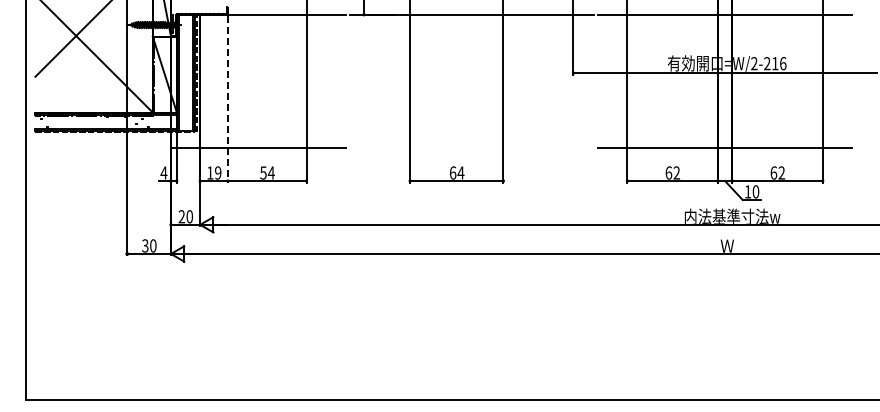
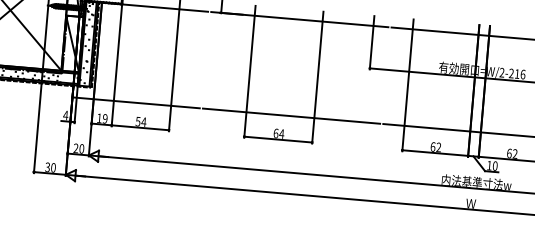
line: (227, 99) -> (116, 65), dashed -> solid
line: (471, 147) -> (291, 116), added

